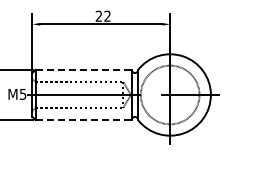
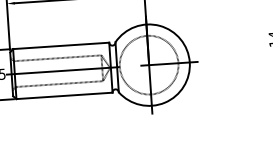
line: (84, 69) -> (61, 45), dashed -> solid
line: (84, 120) -> (65, 96), dashed -> solid

